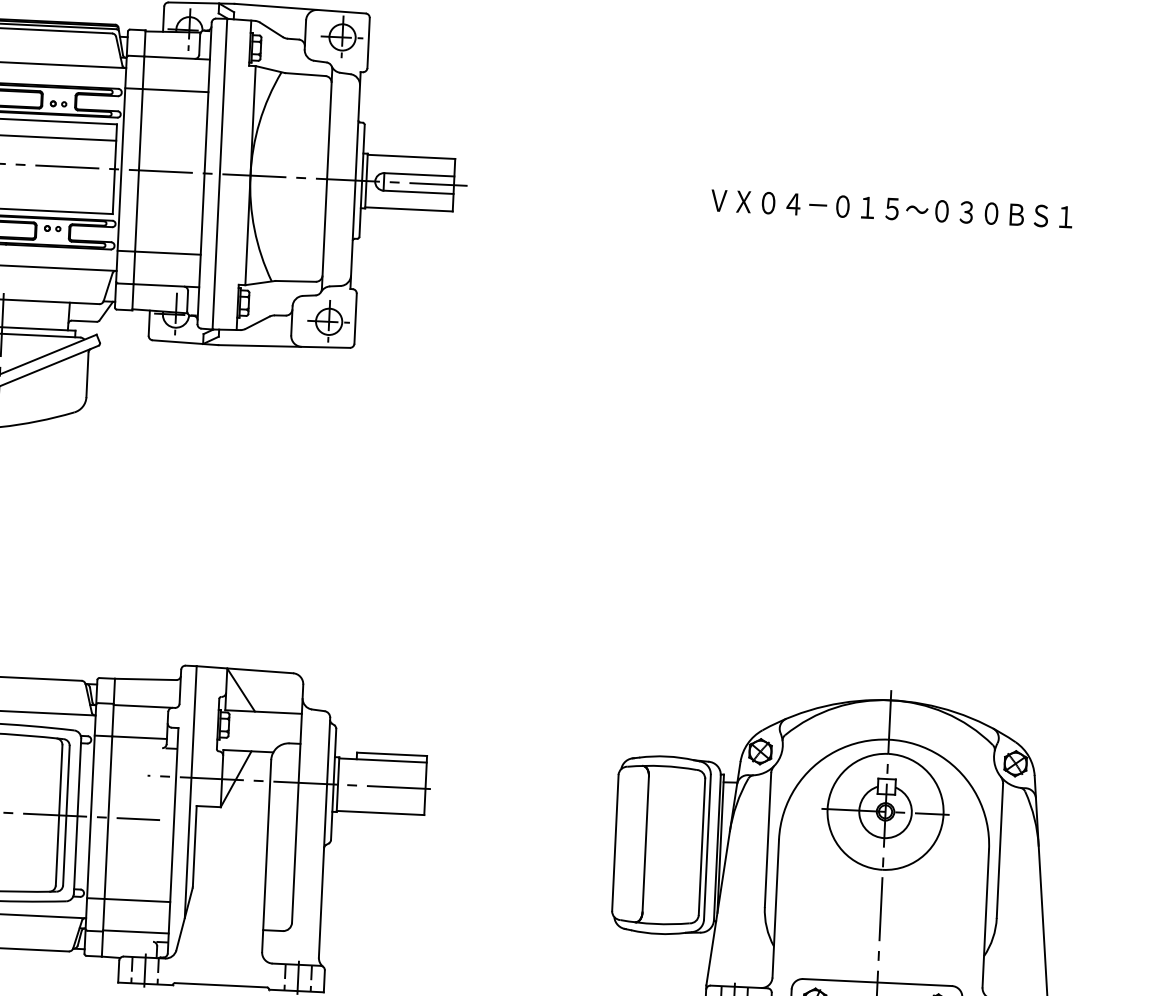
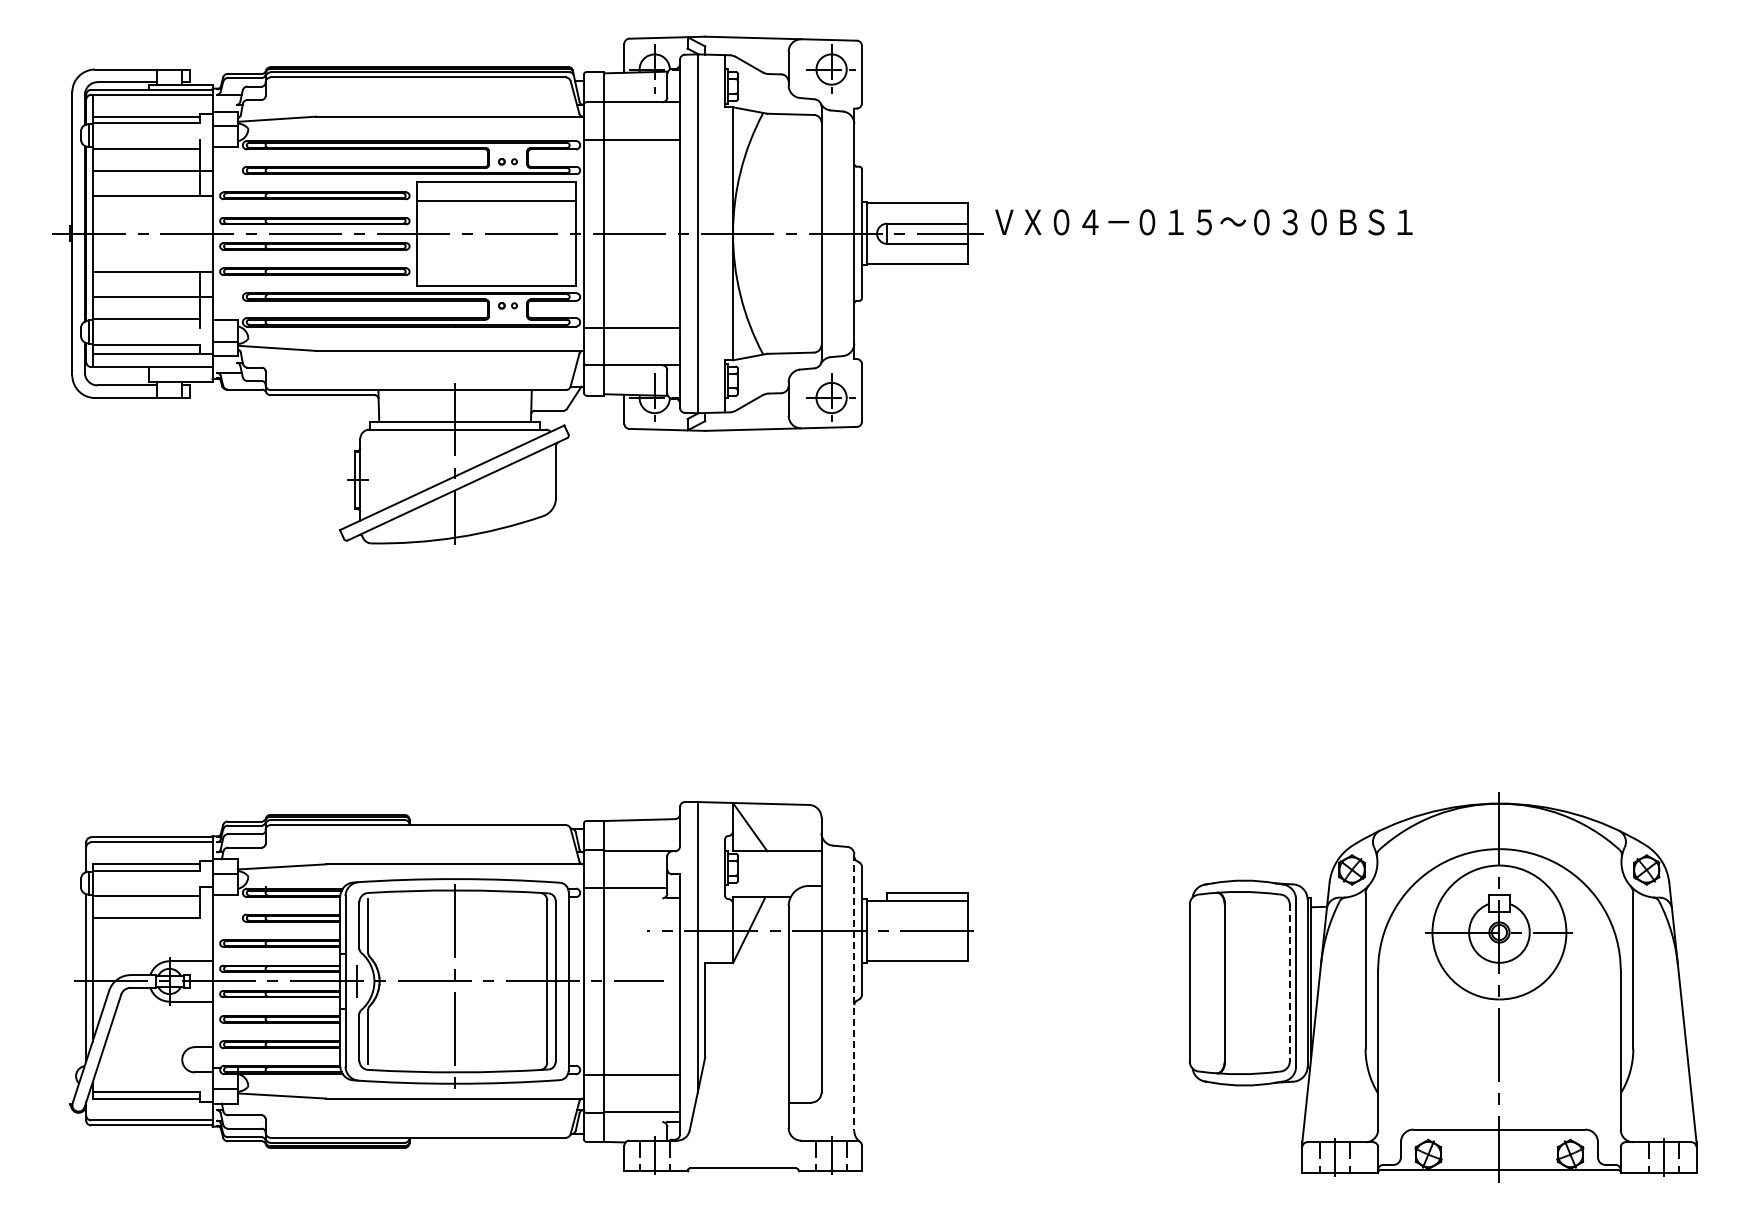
text: (891, 209) -> (1203, 222), moved
line: (324, 838) -> (854, 993), solid -> dashed
line: (701, 846) -> (1289, 982), solid -> dashed

